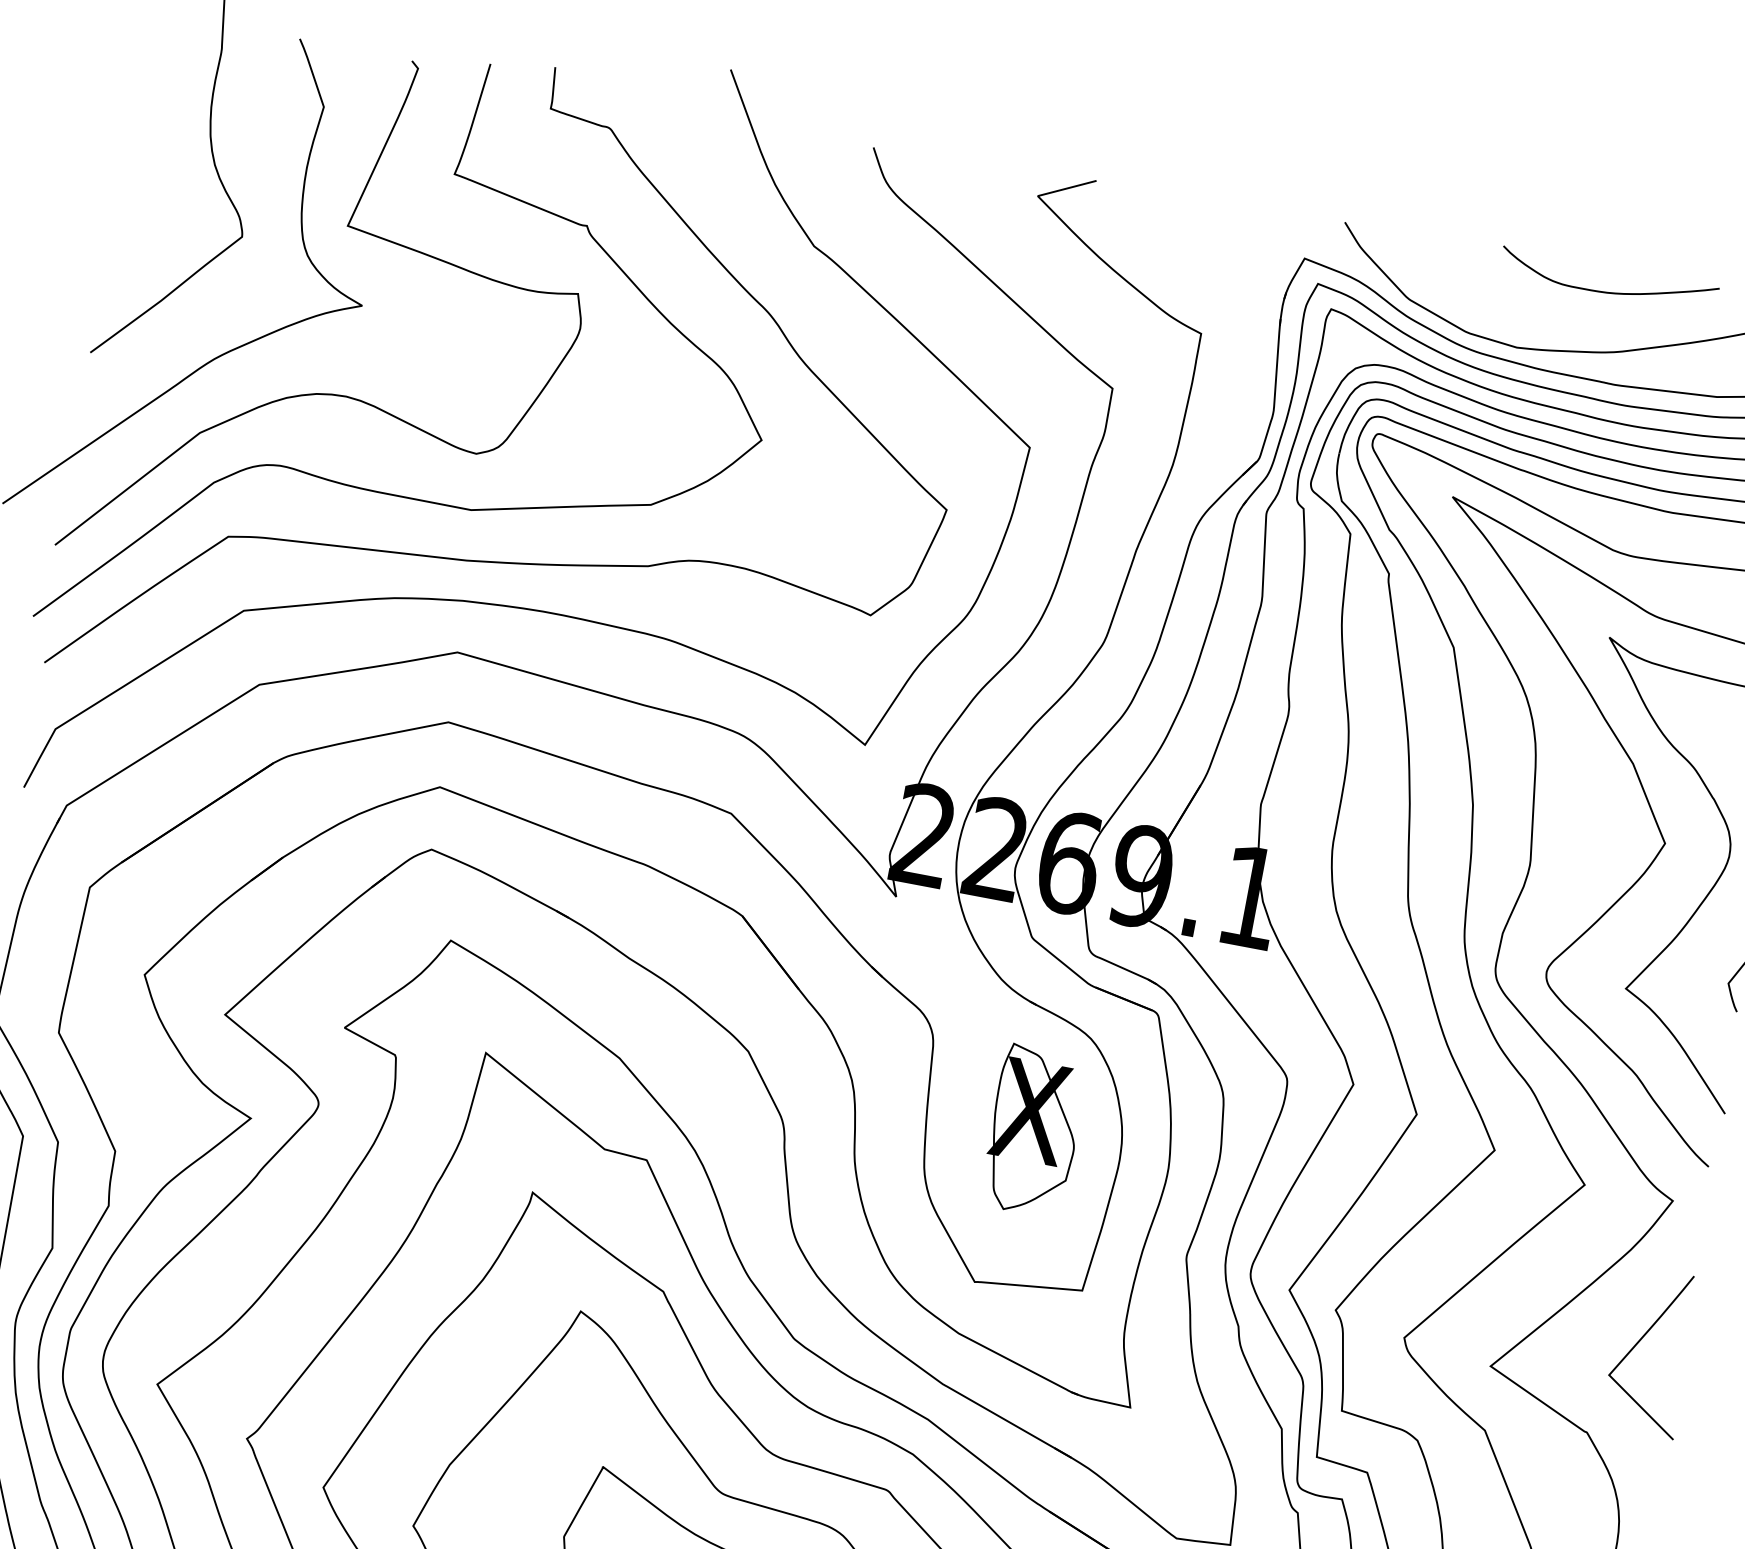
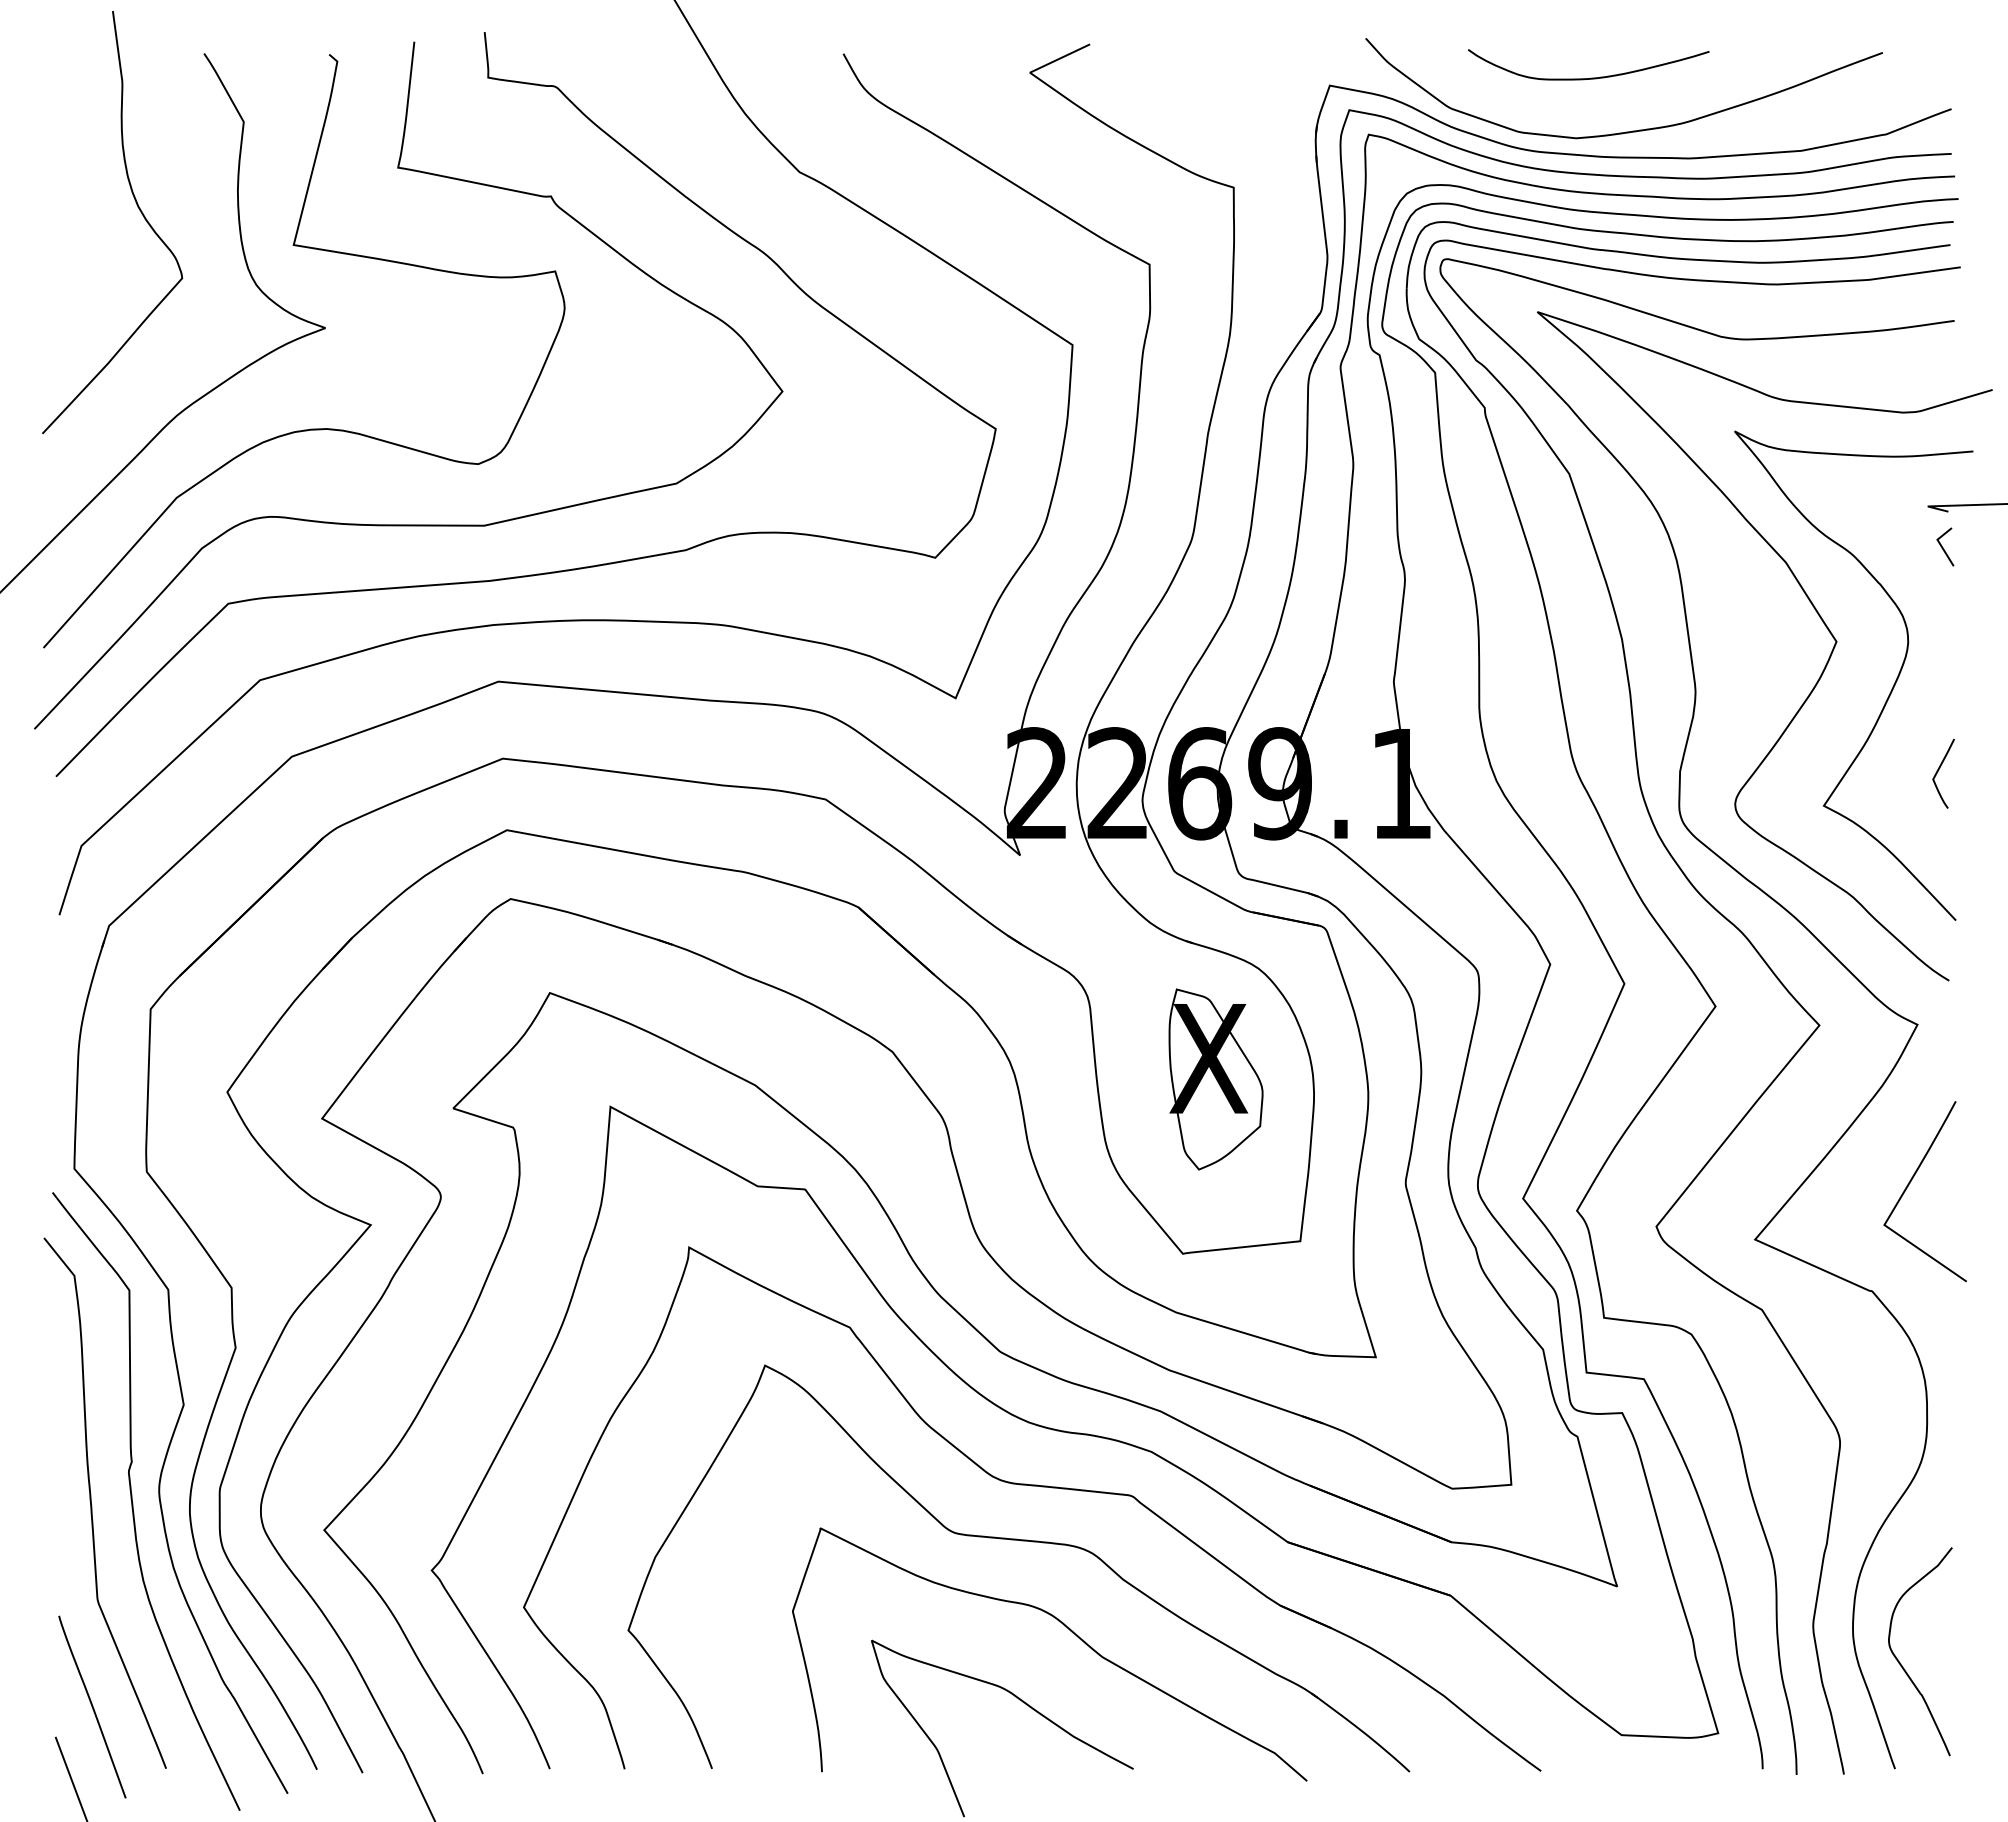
curve: (1608, 291) -> (1590, 77), moved

